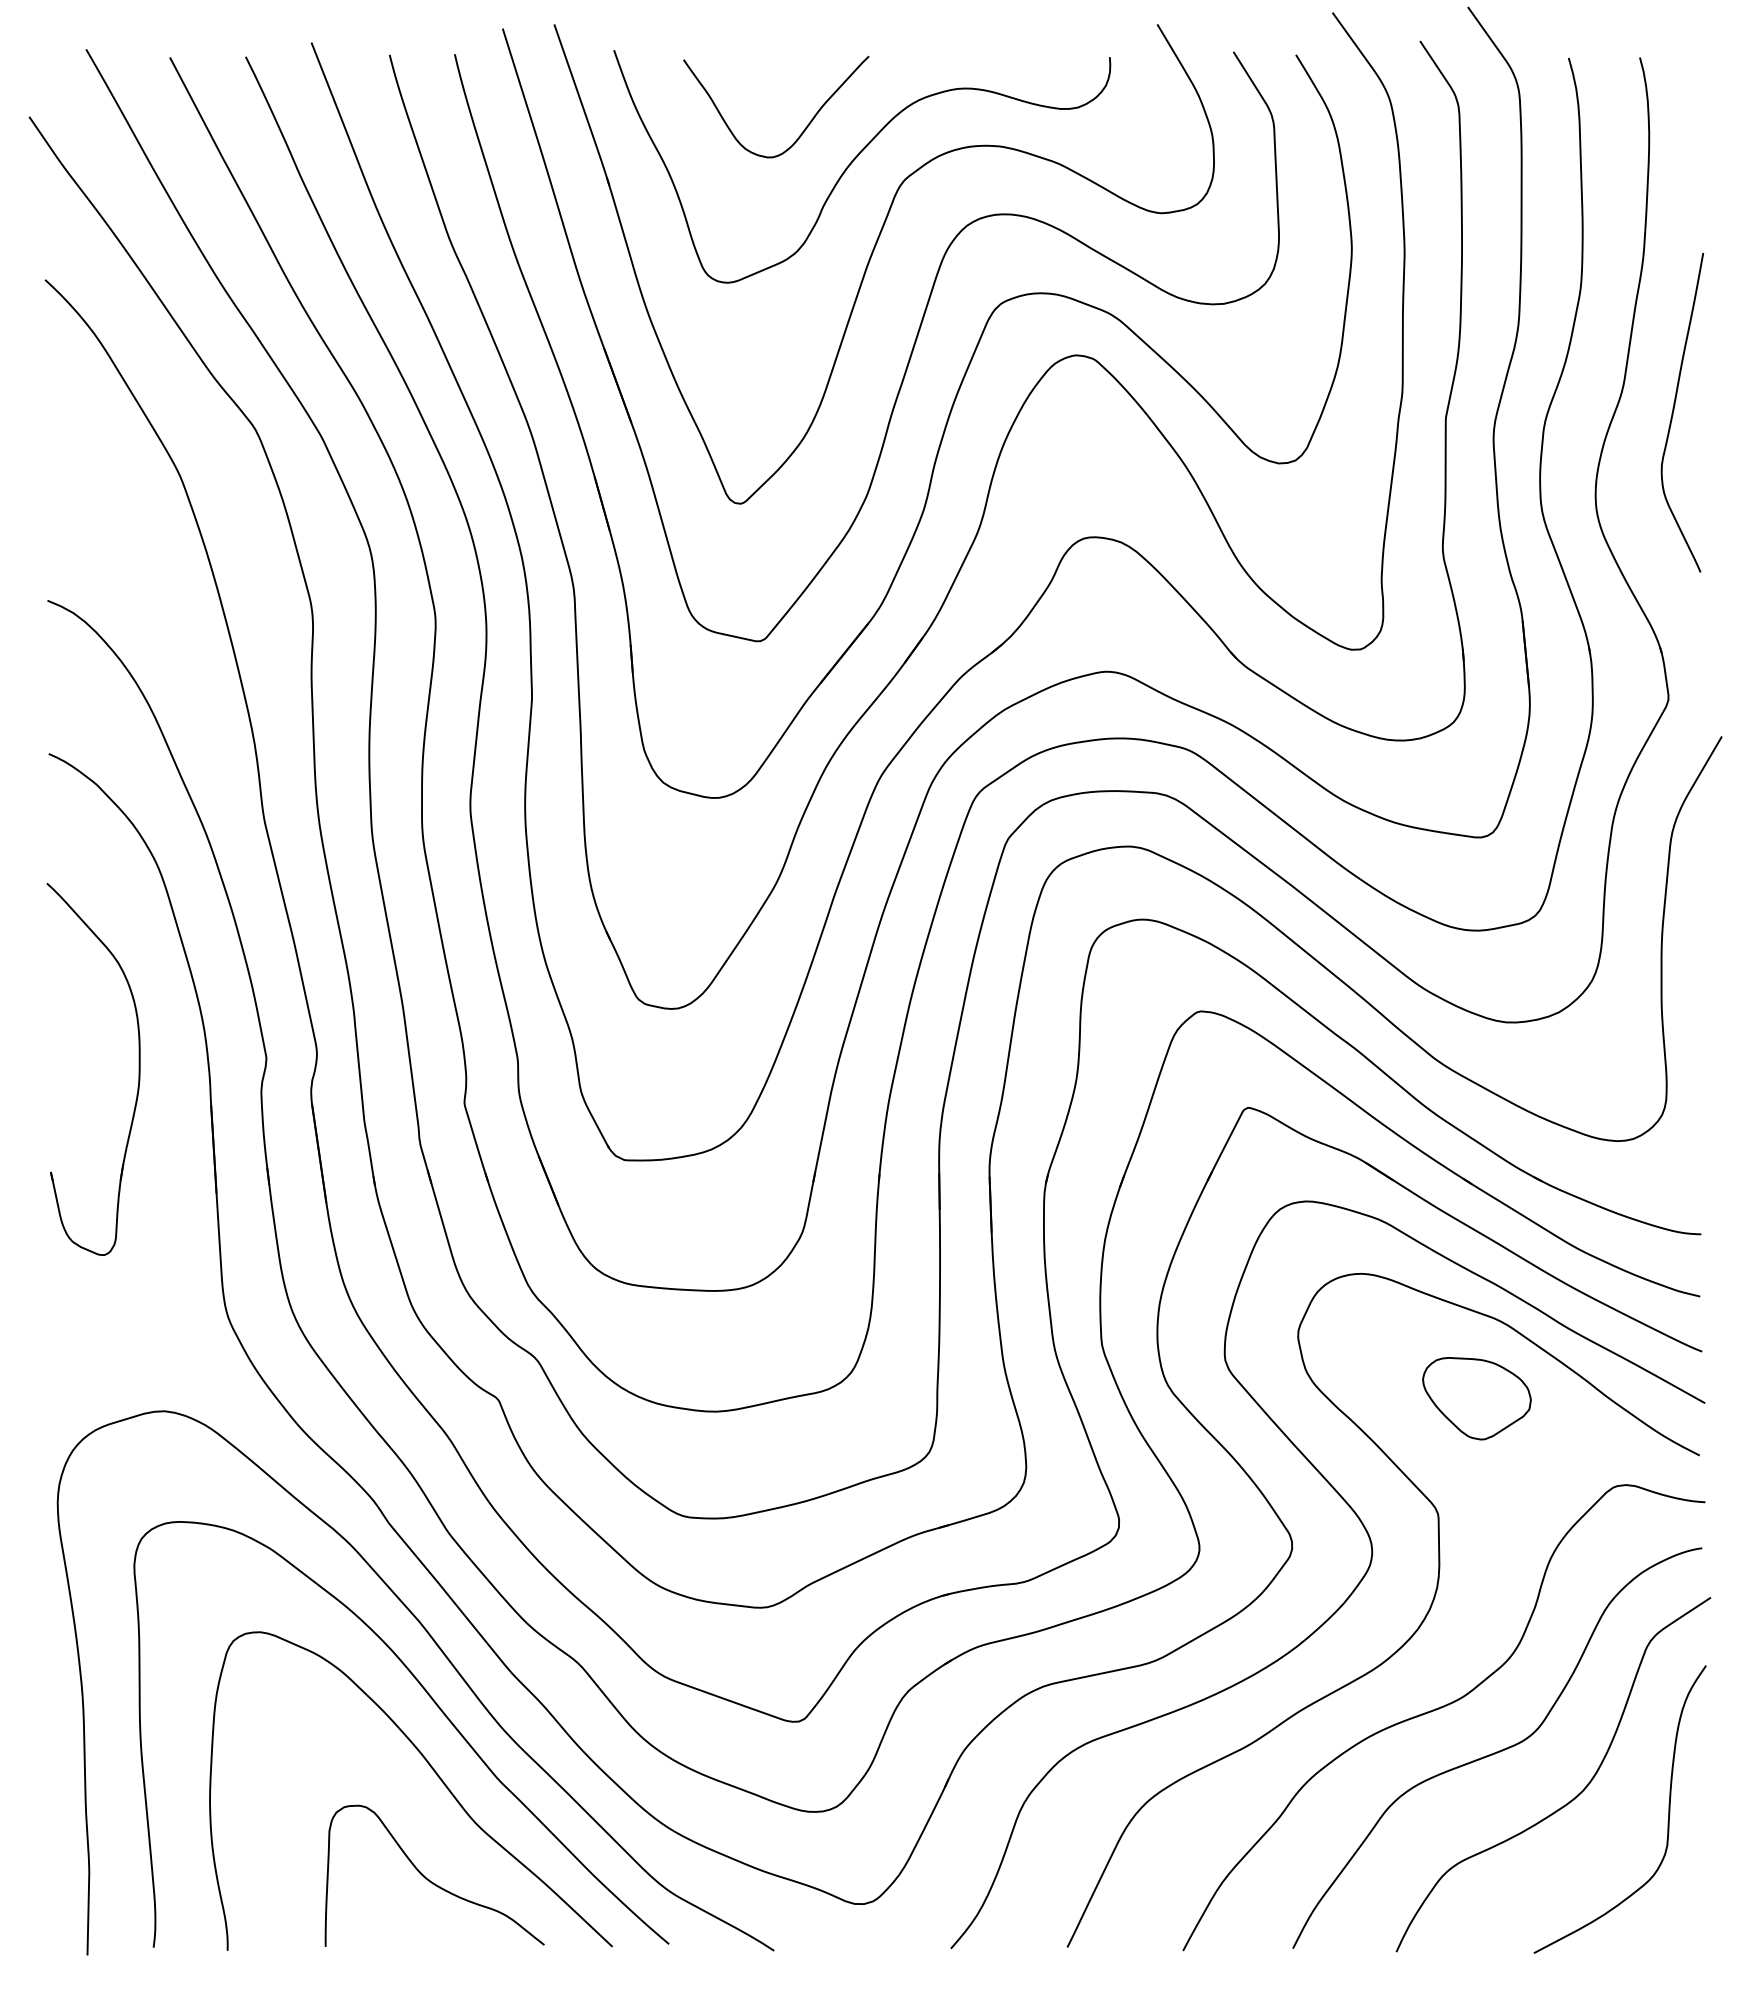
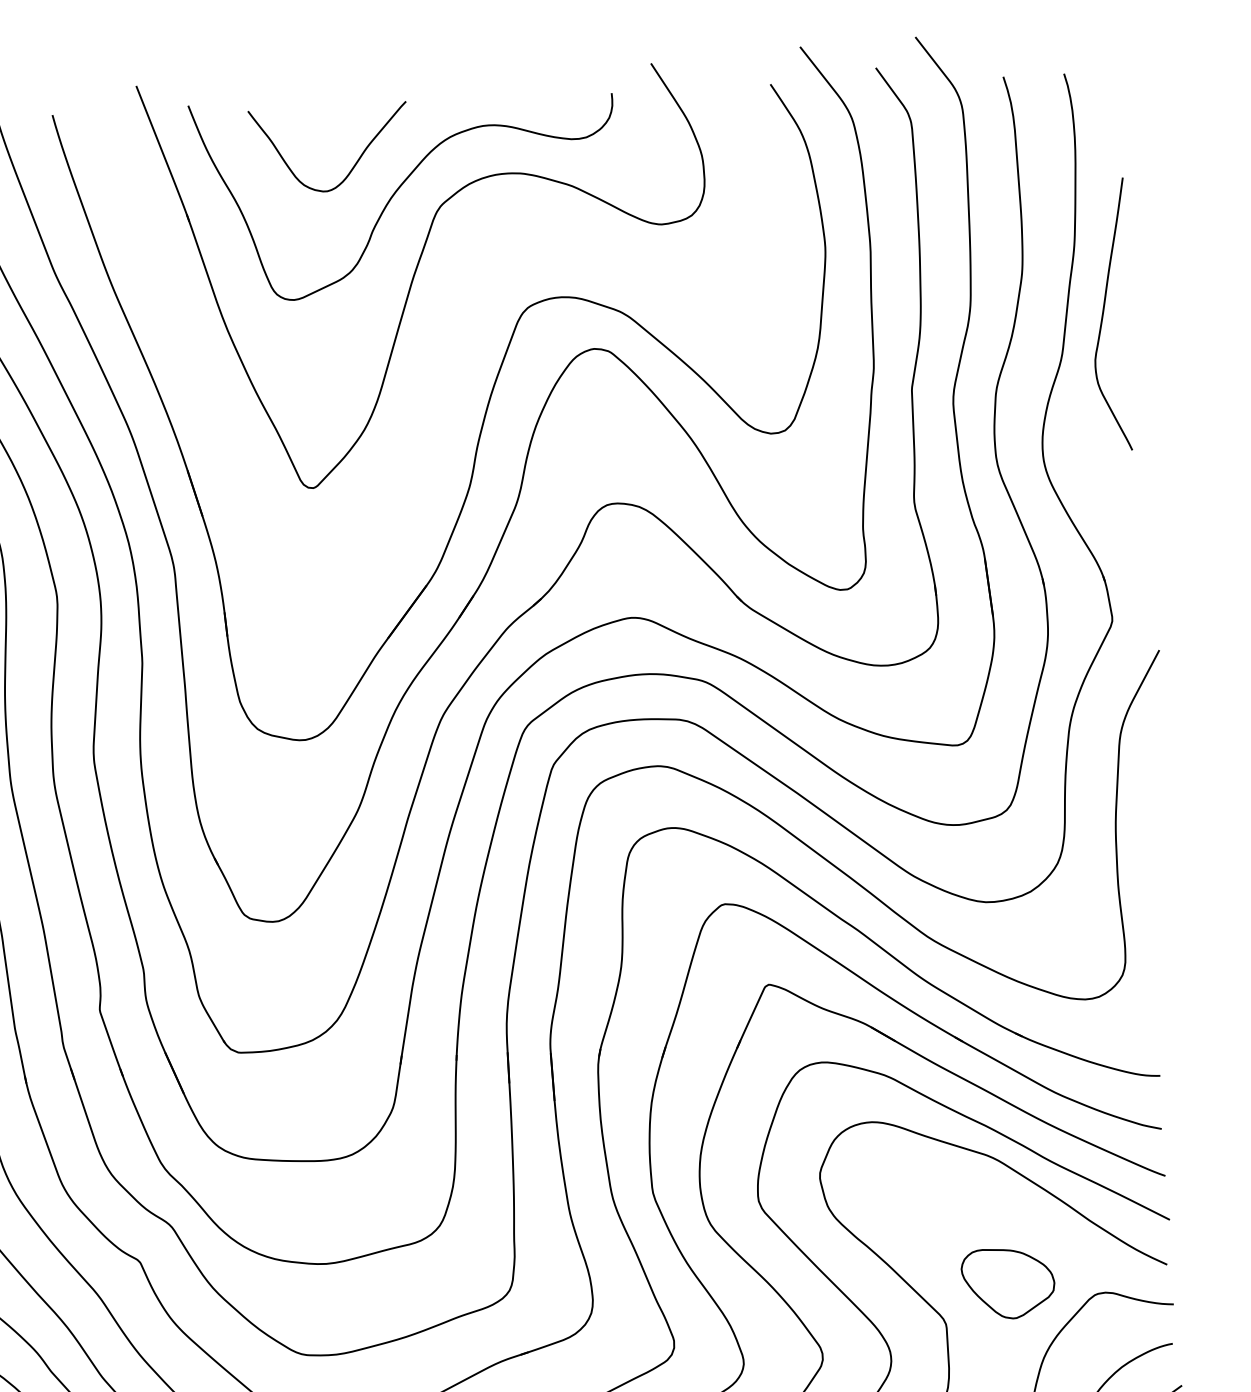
part: (914, 340) -> (455, 342), removed
curve: (1674, 410) -> (1104, 313), moved
part: (1476, 1398) -> (1007, 1283), moved

